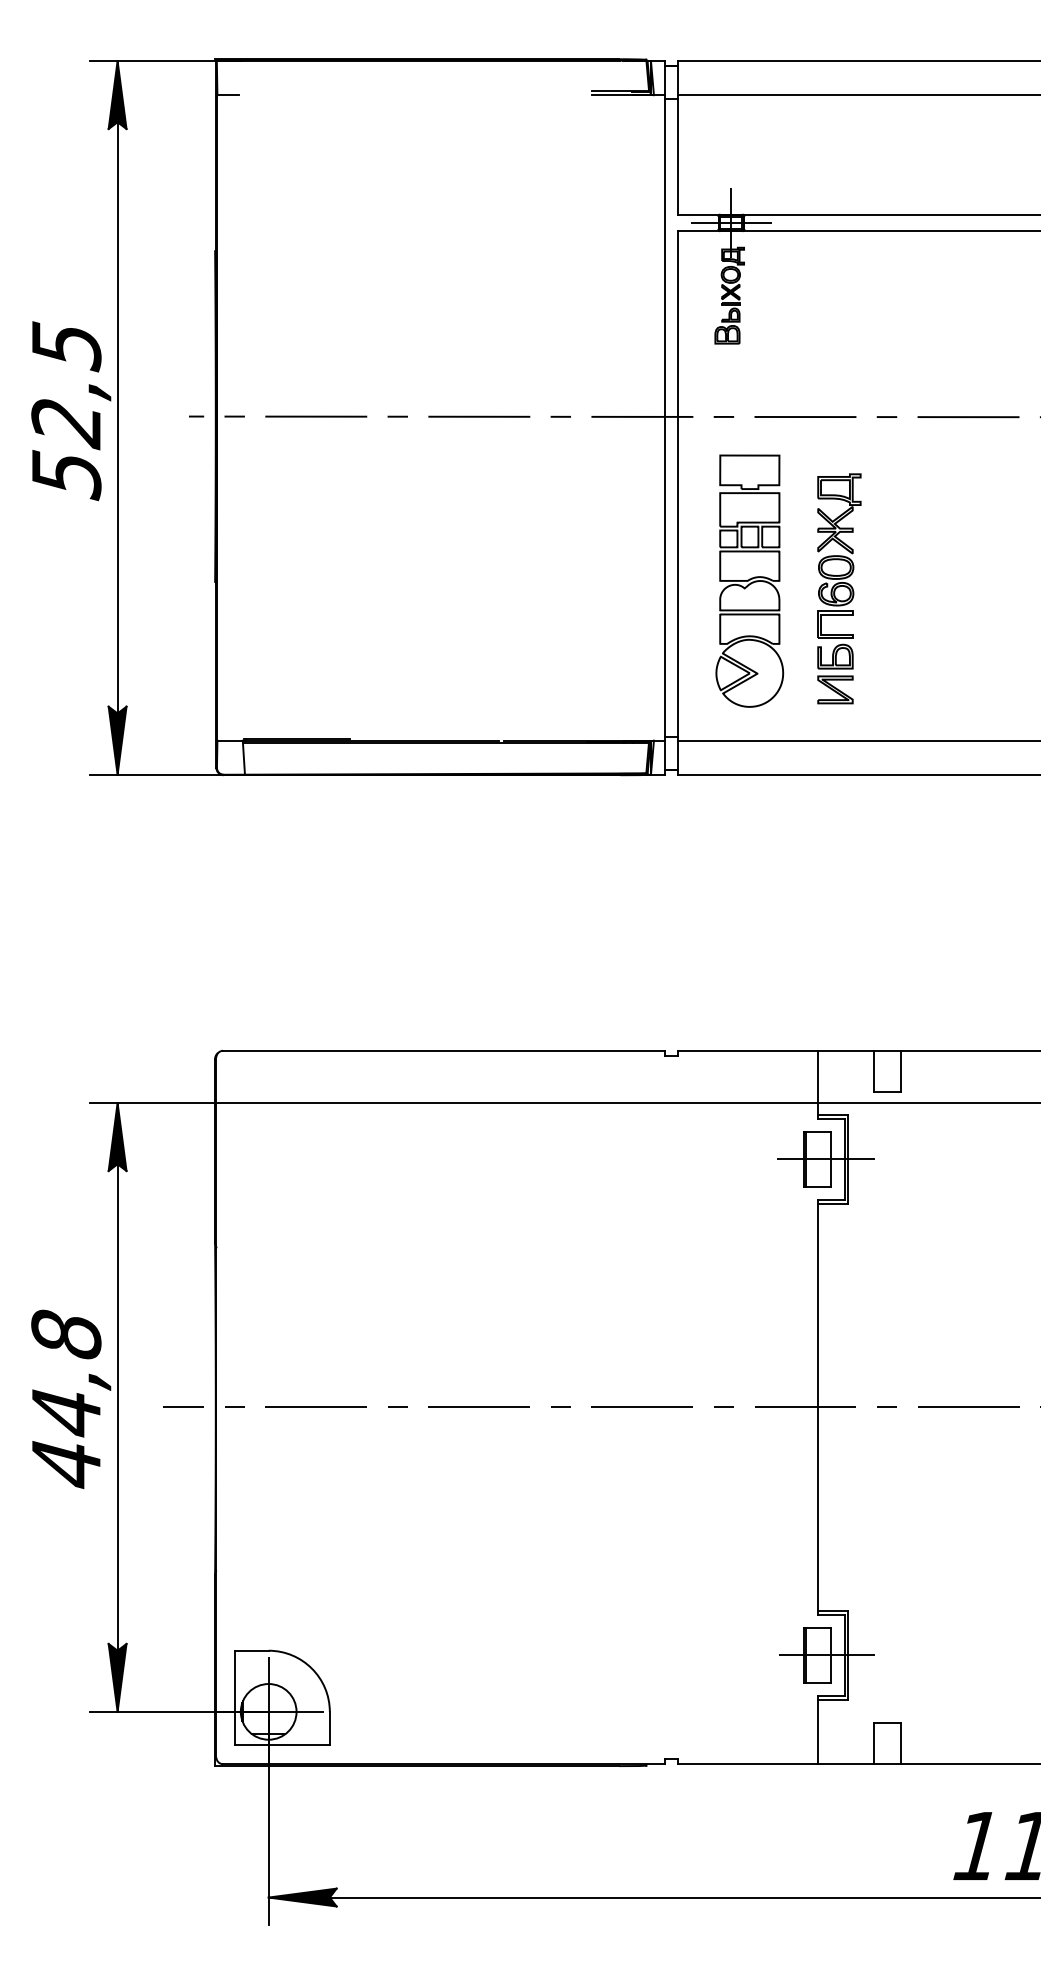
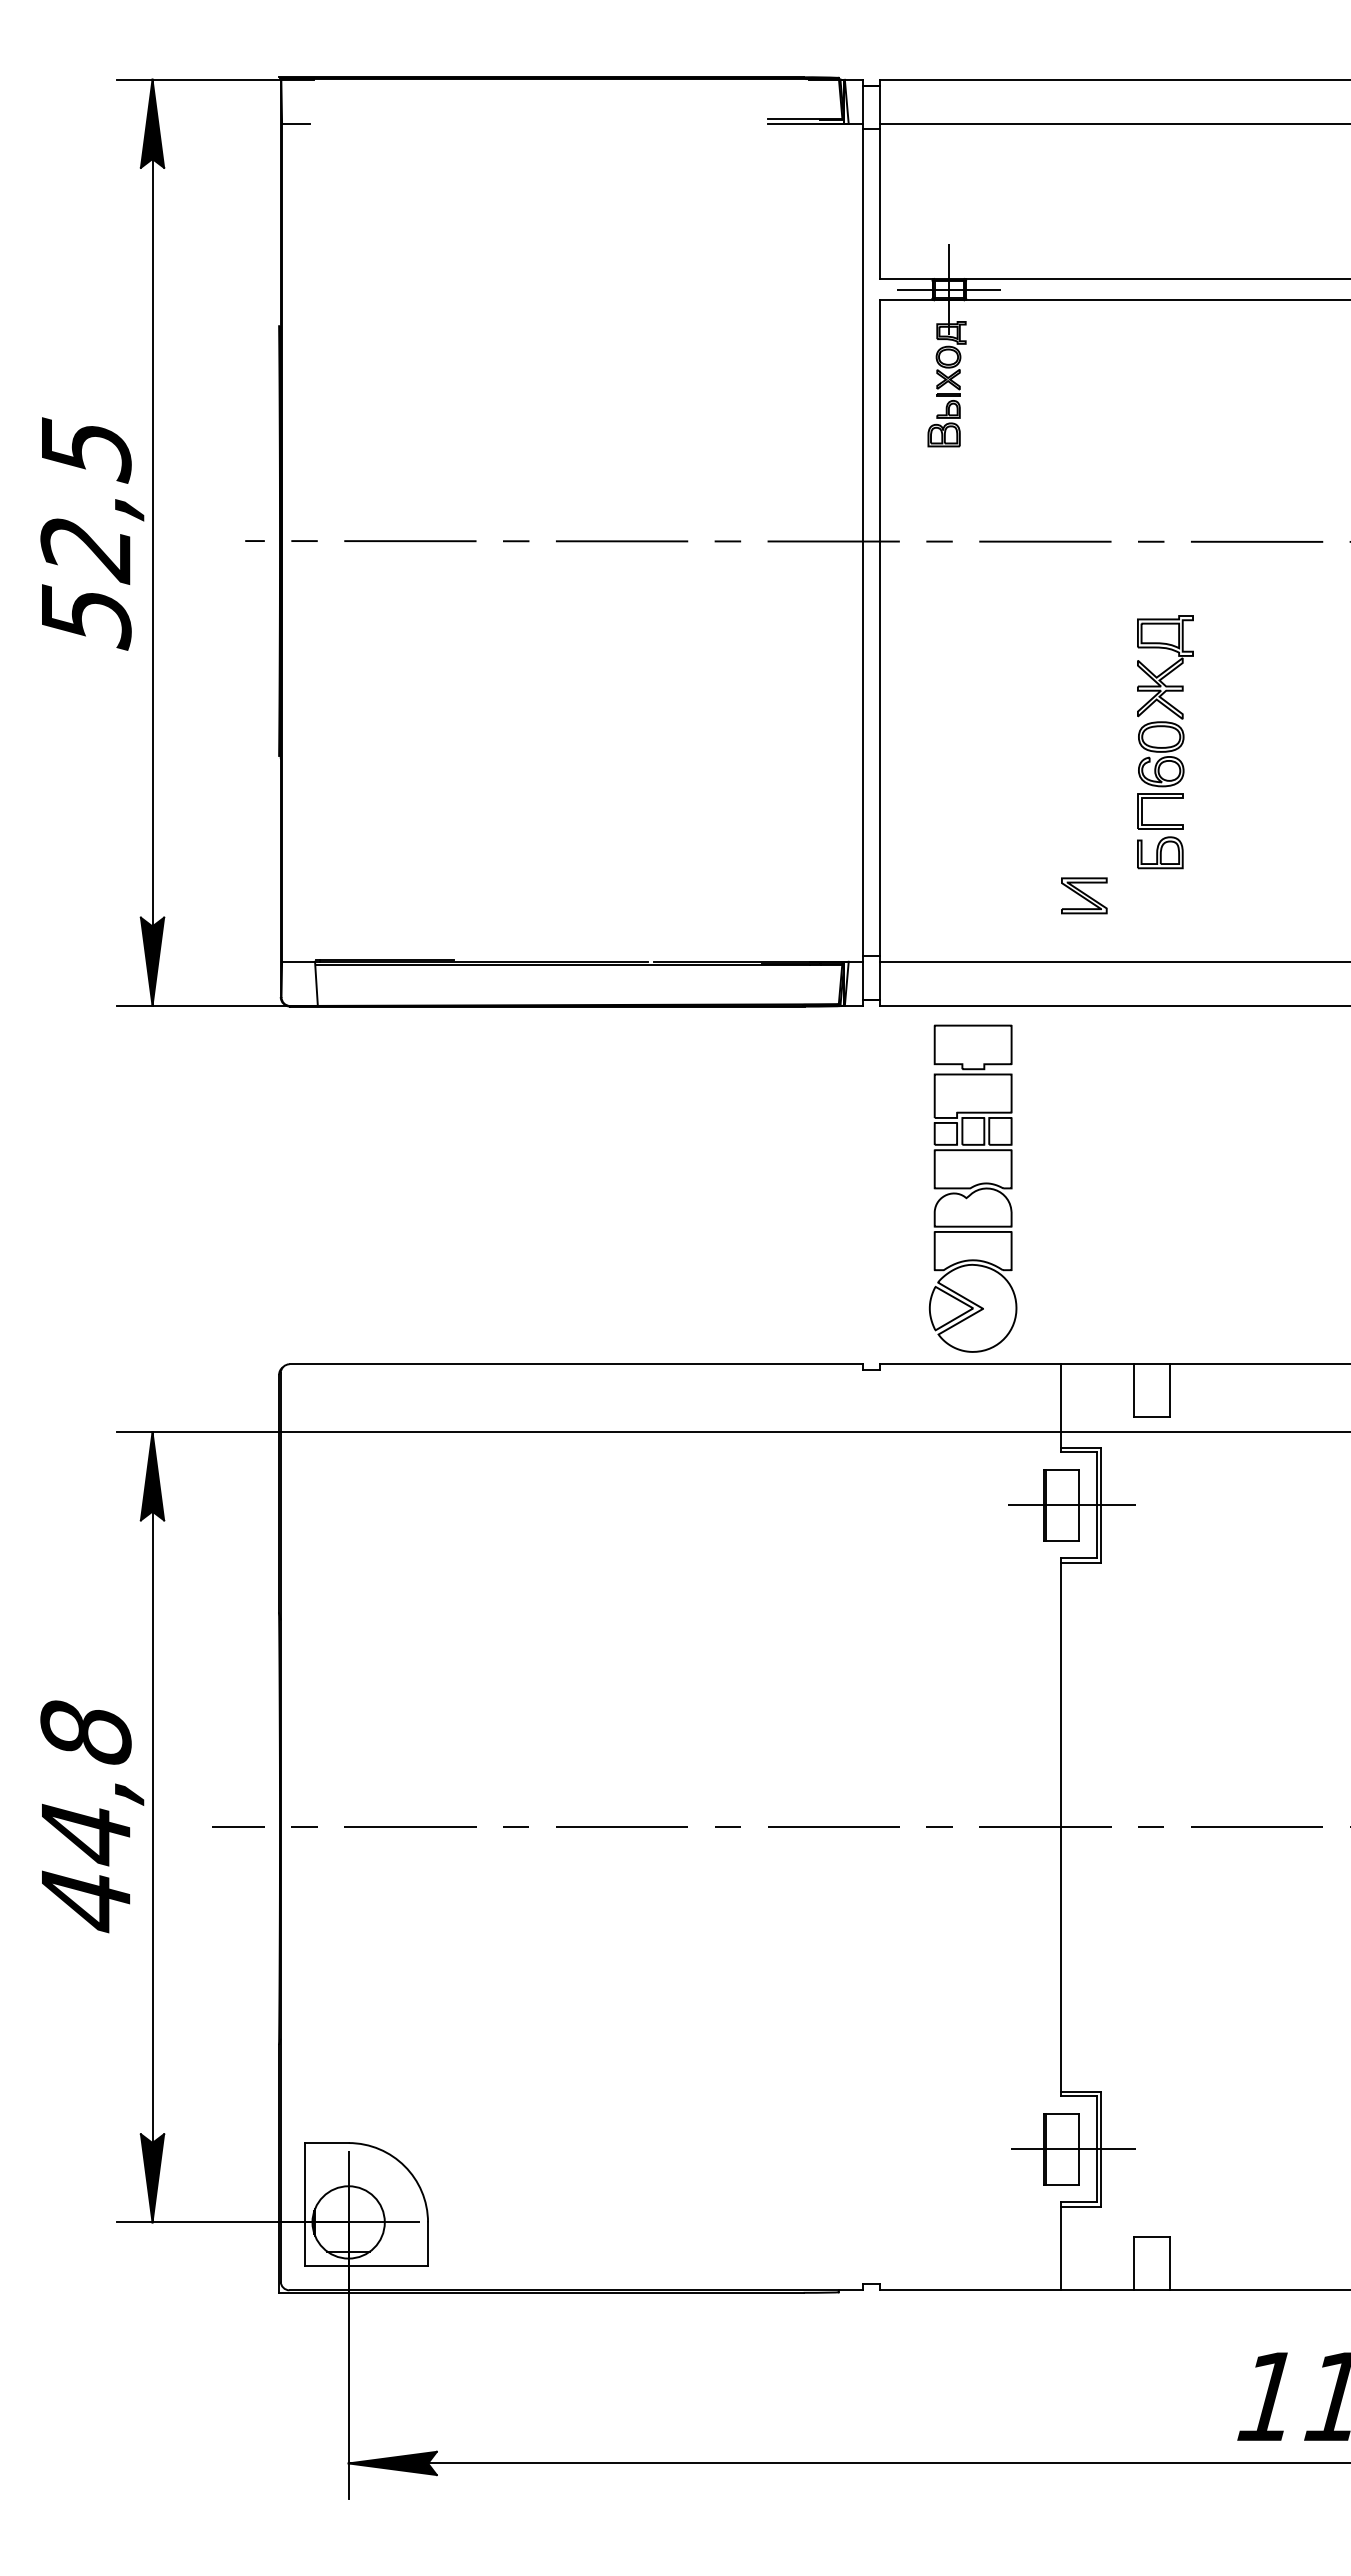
part: (839, 571) -> (1165, 742), moved
part: (749, 580) -> (972, 1188), moved

